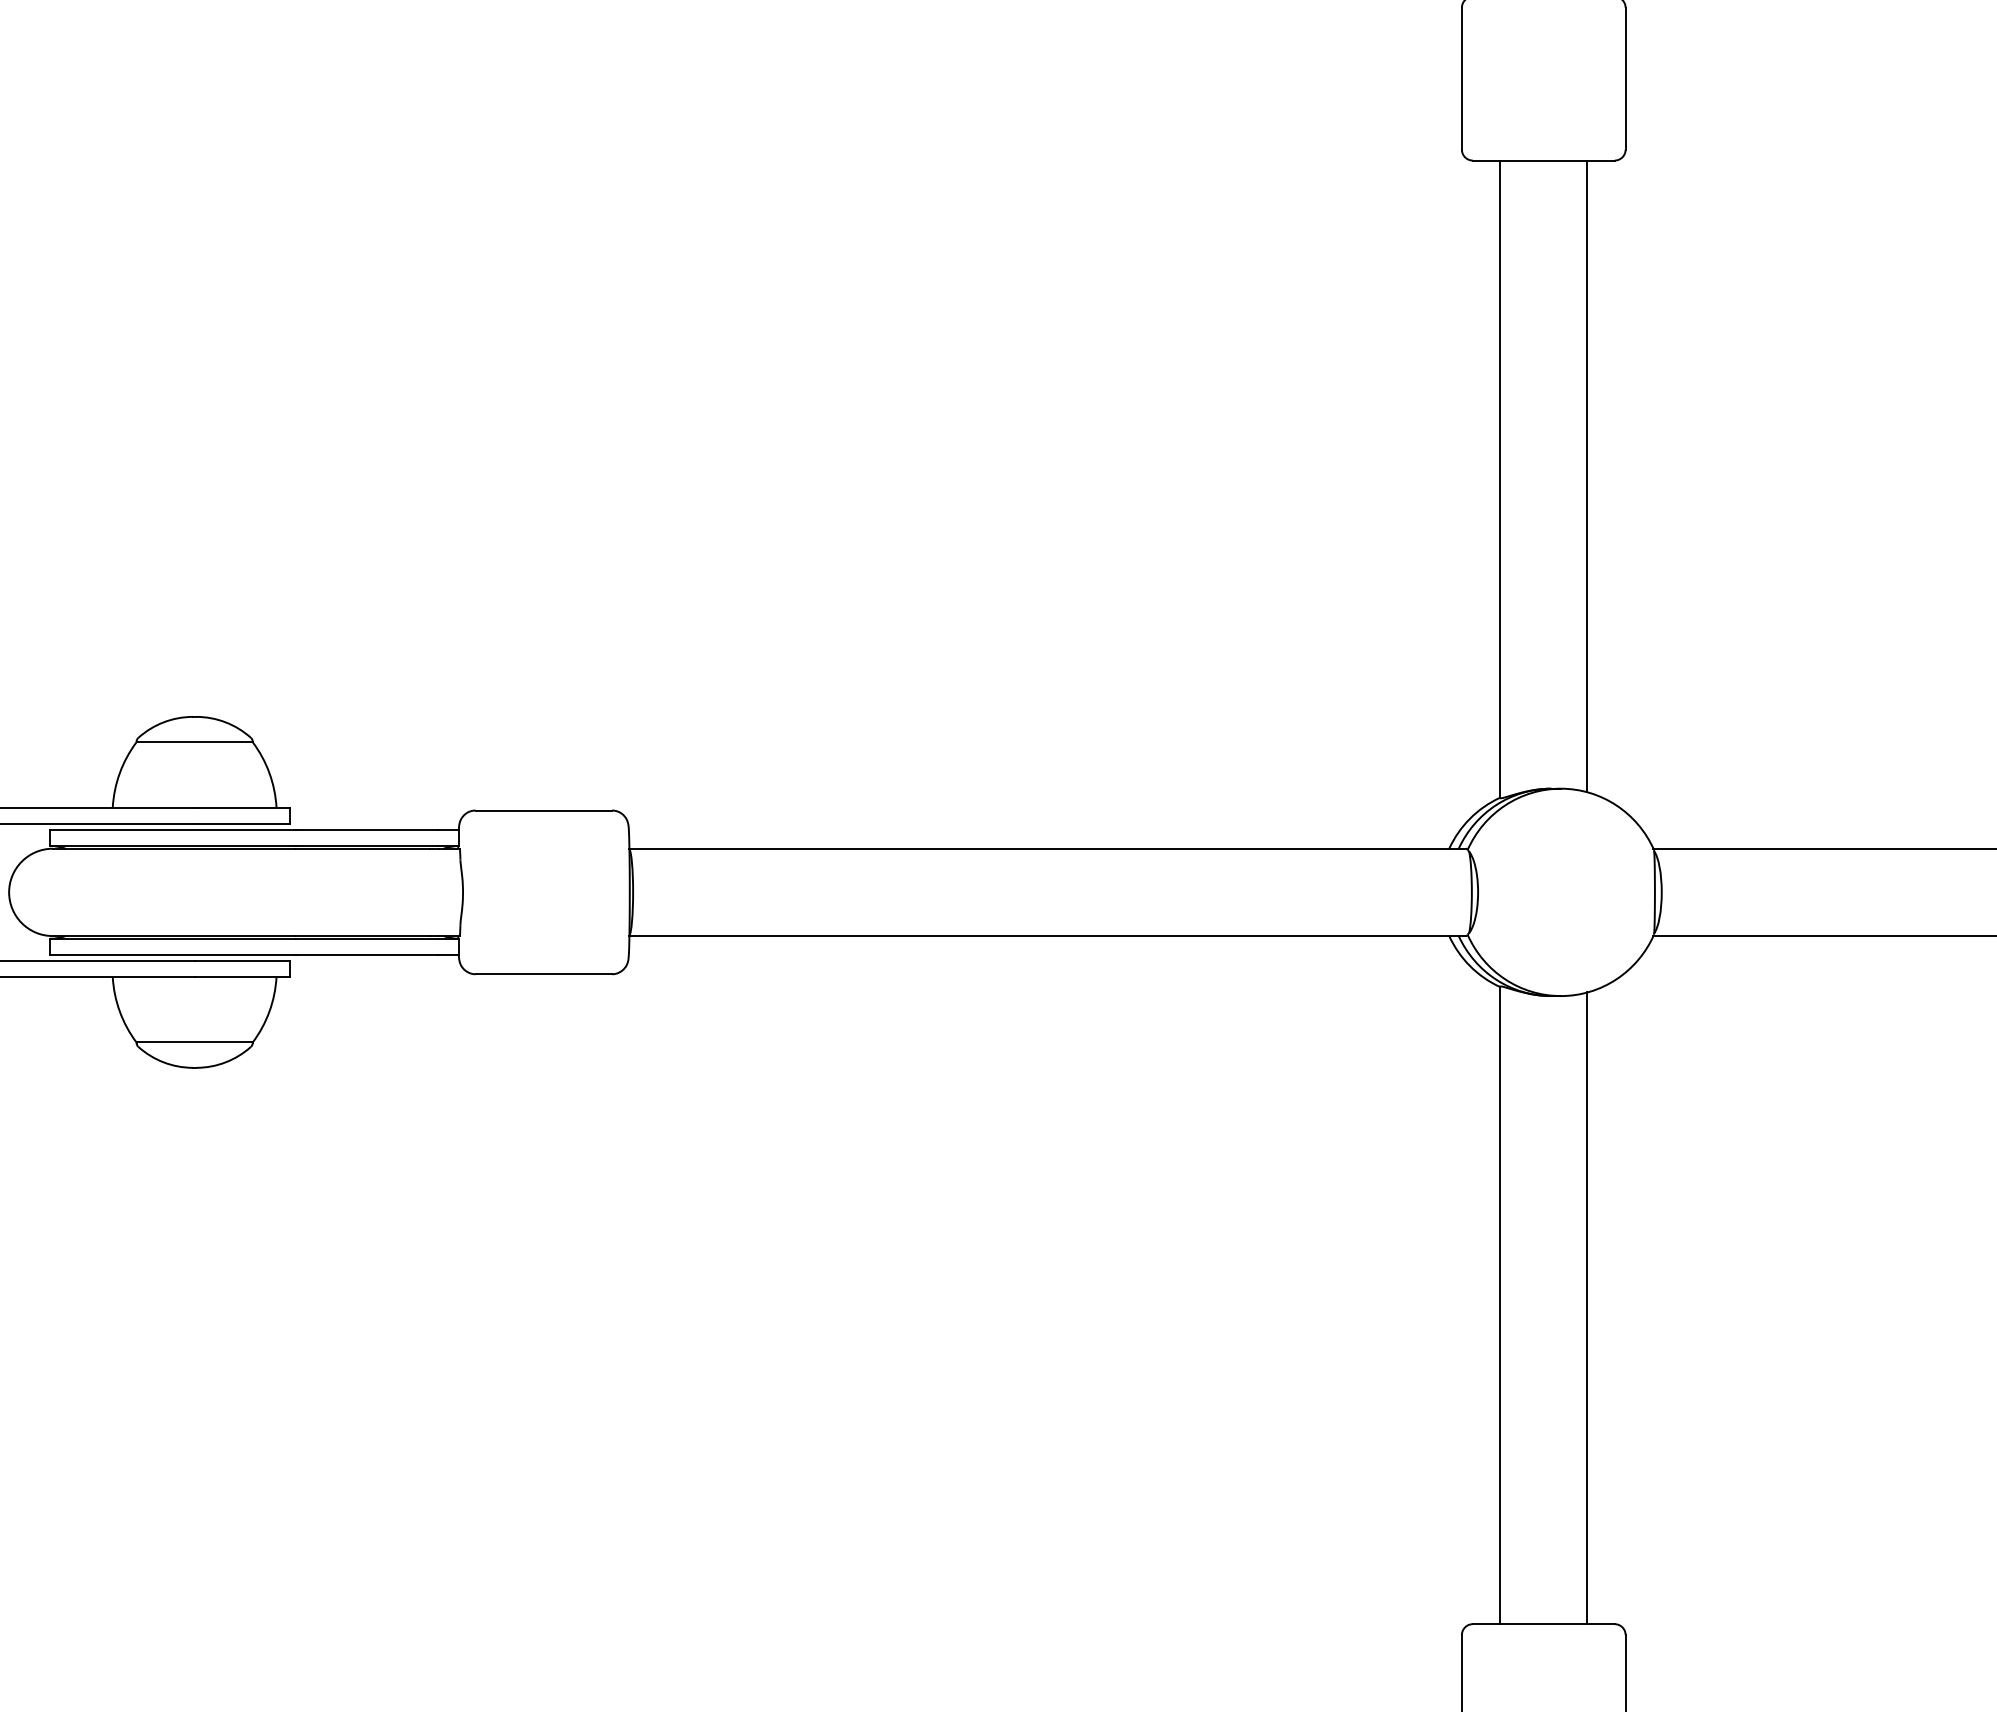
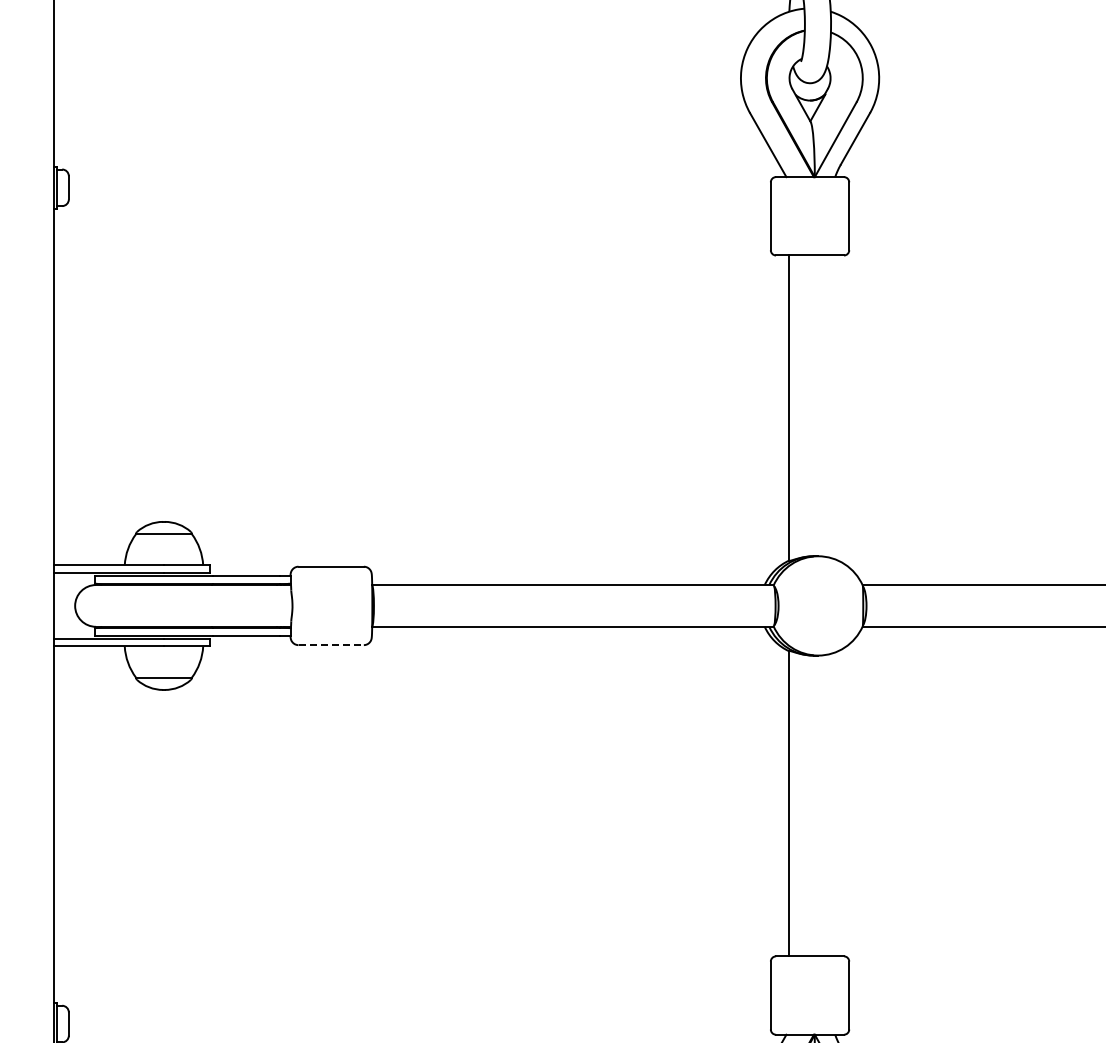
line: (1586, 475) -> (830, 406), removed
line: (544, 975) -> (331, 645), solid -> dashed
line: (1586, 1307) -> (830, 804), removed

